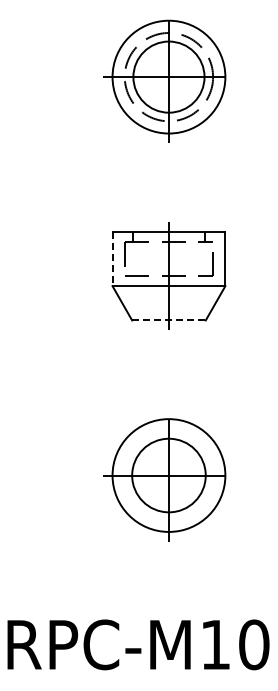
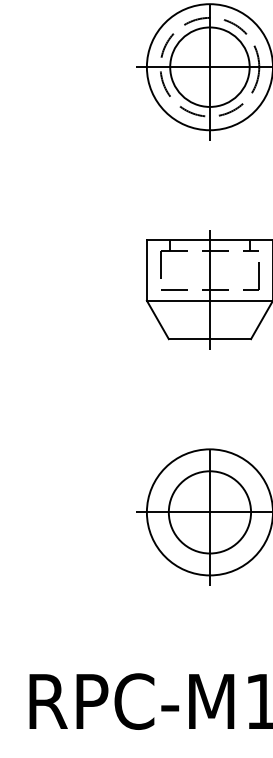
line: (112, 259) -> (146, 270), dashed -> solid
line: (168, 320) -> (209, 339), dashed -> solid

